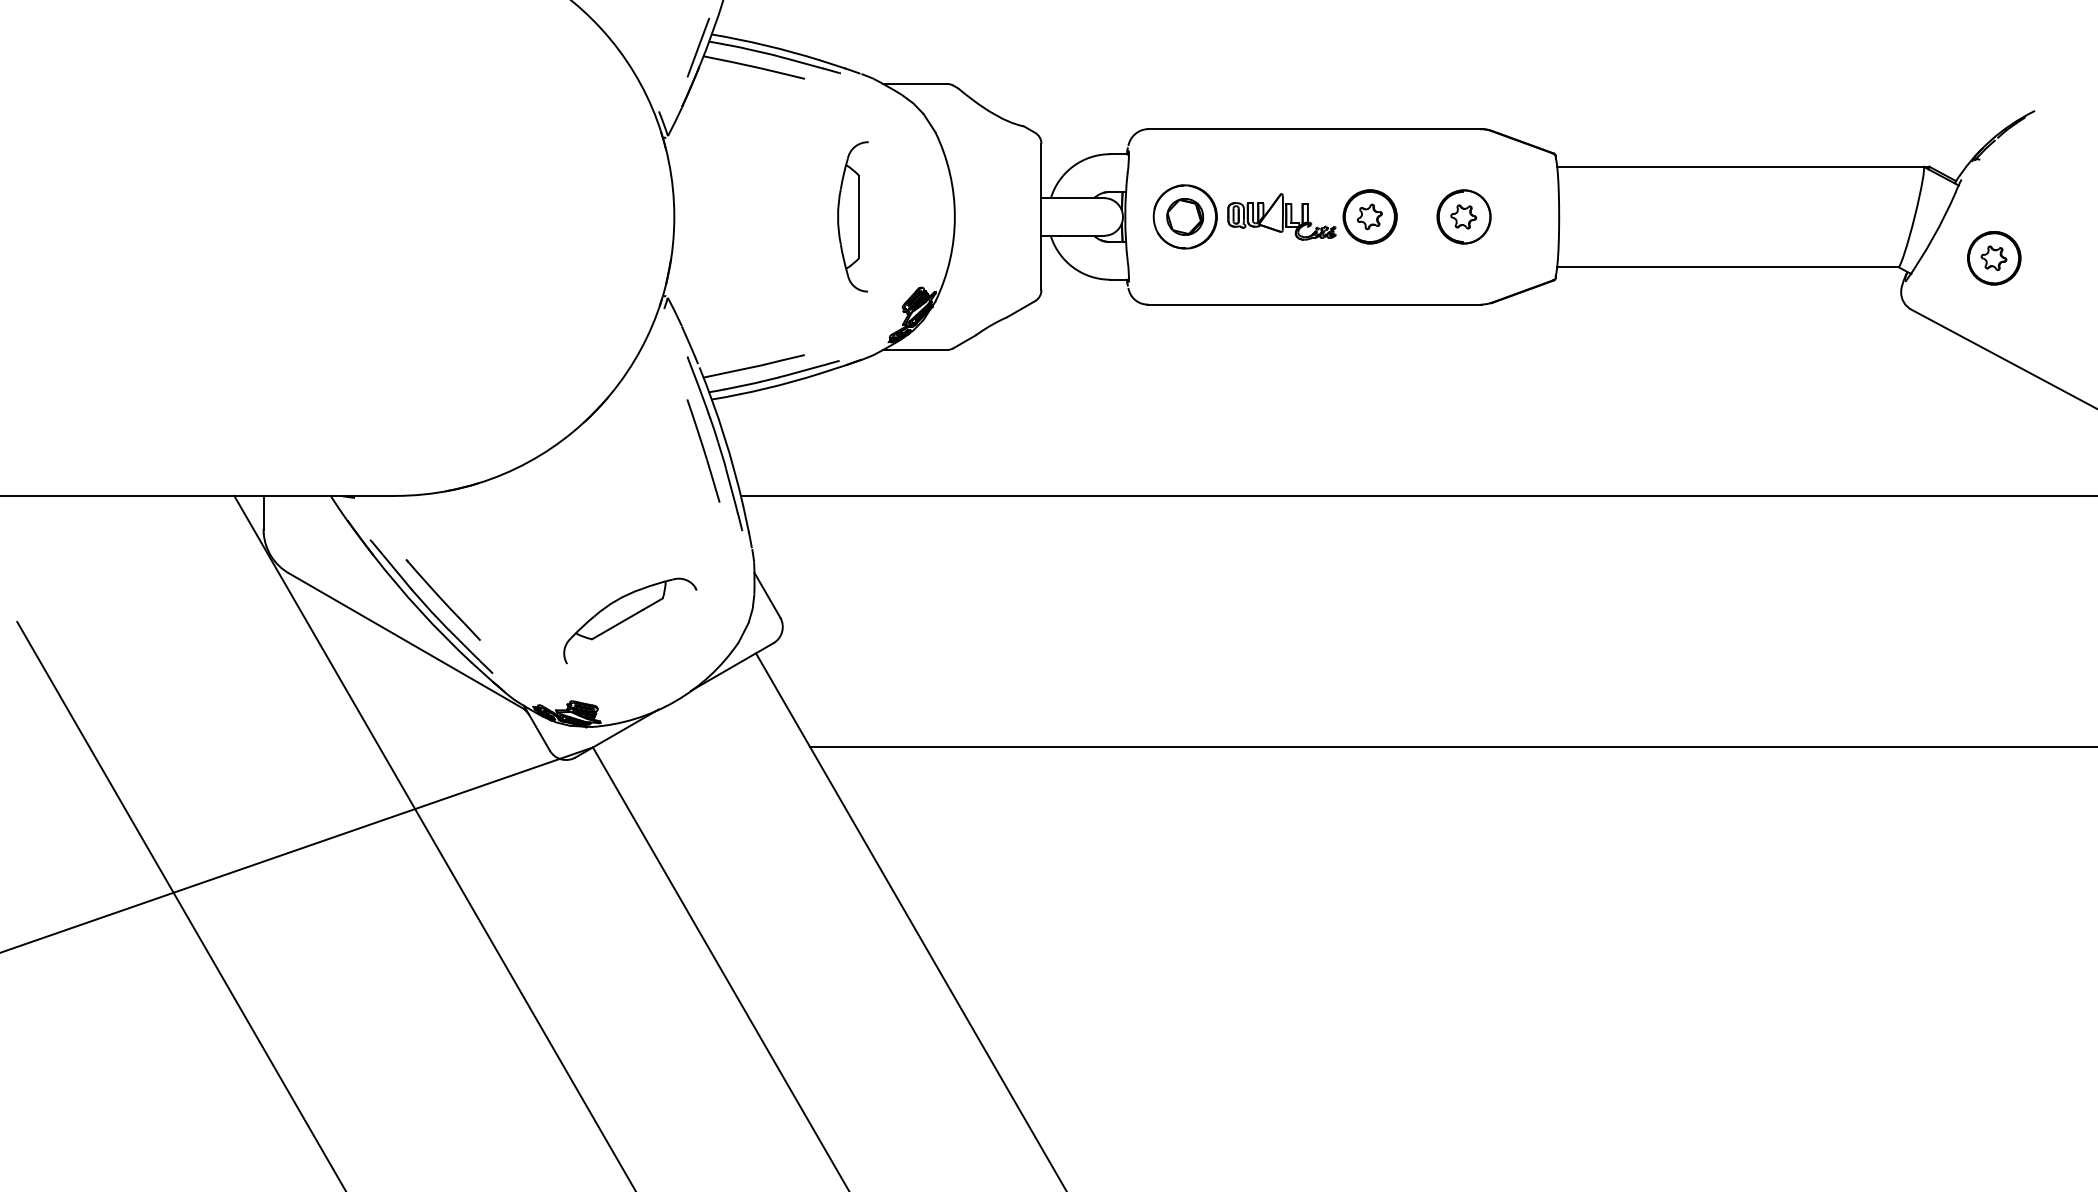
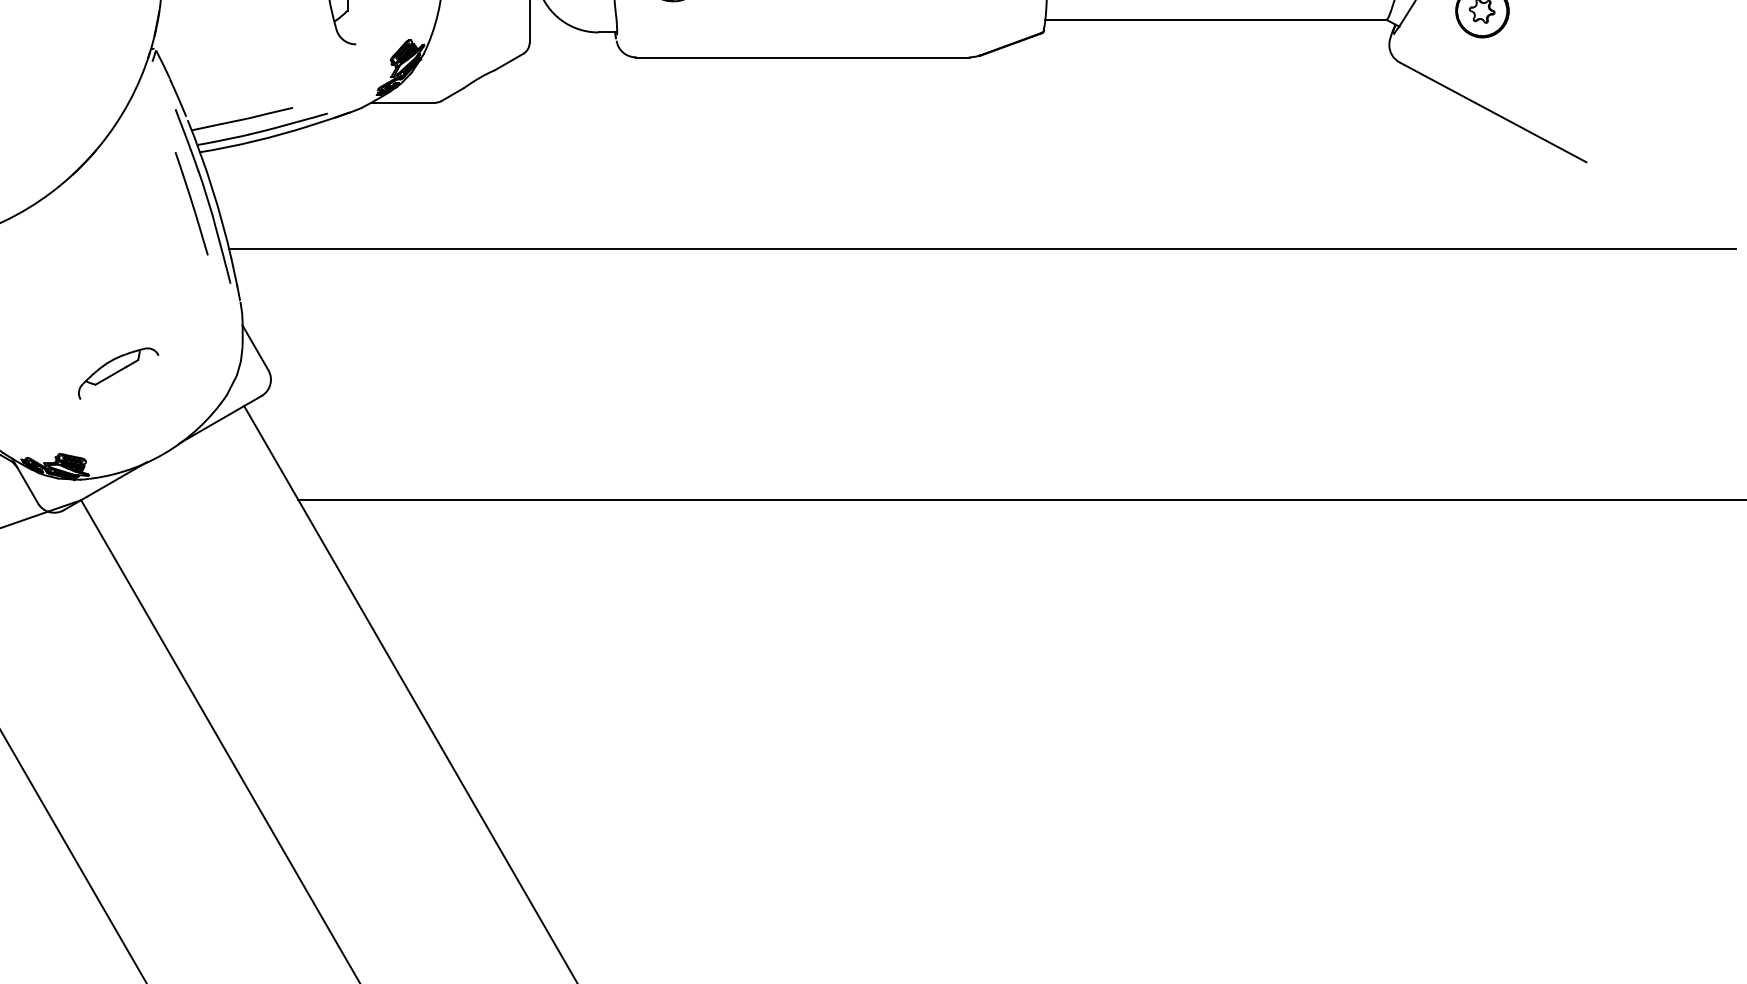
part: (630, 620) -> (118, 373), size x0.6

